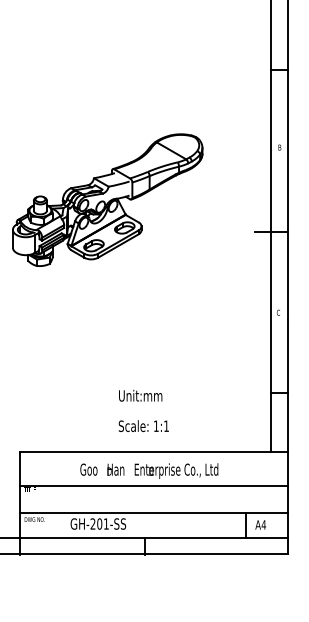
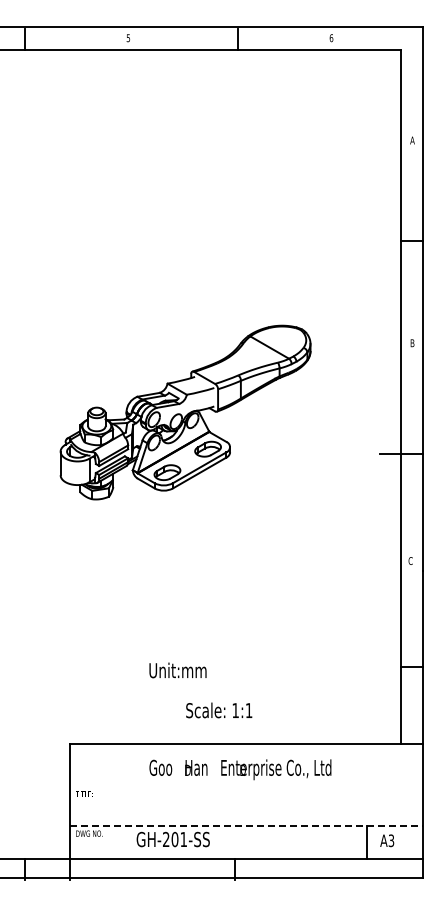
text: (140, 395) -> (177, 670), moved
text: (144, 426) -> (219, 710), moved
line: (153, 486) -> (246, 789), removed
line: (154, 513) -> (247, 825), solid -> dashed
text: (263, 524) -> (391, 840), A4 -> A3

